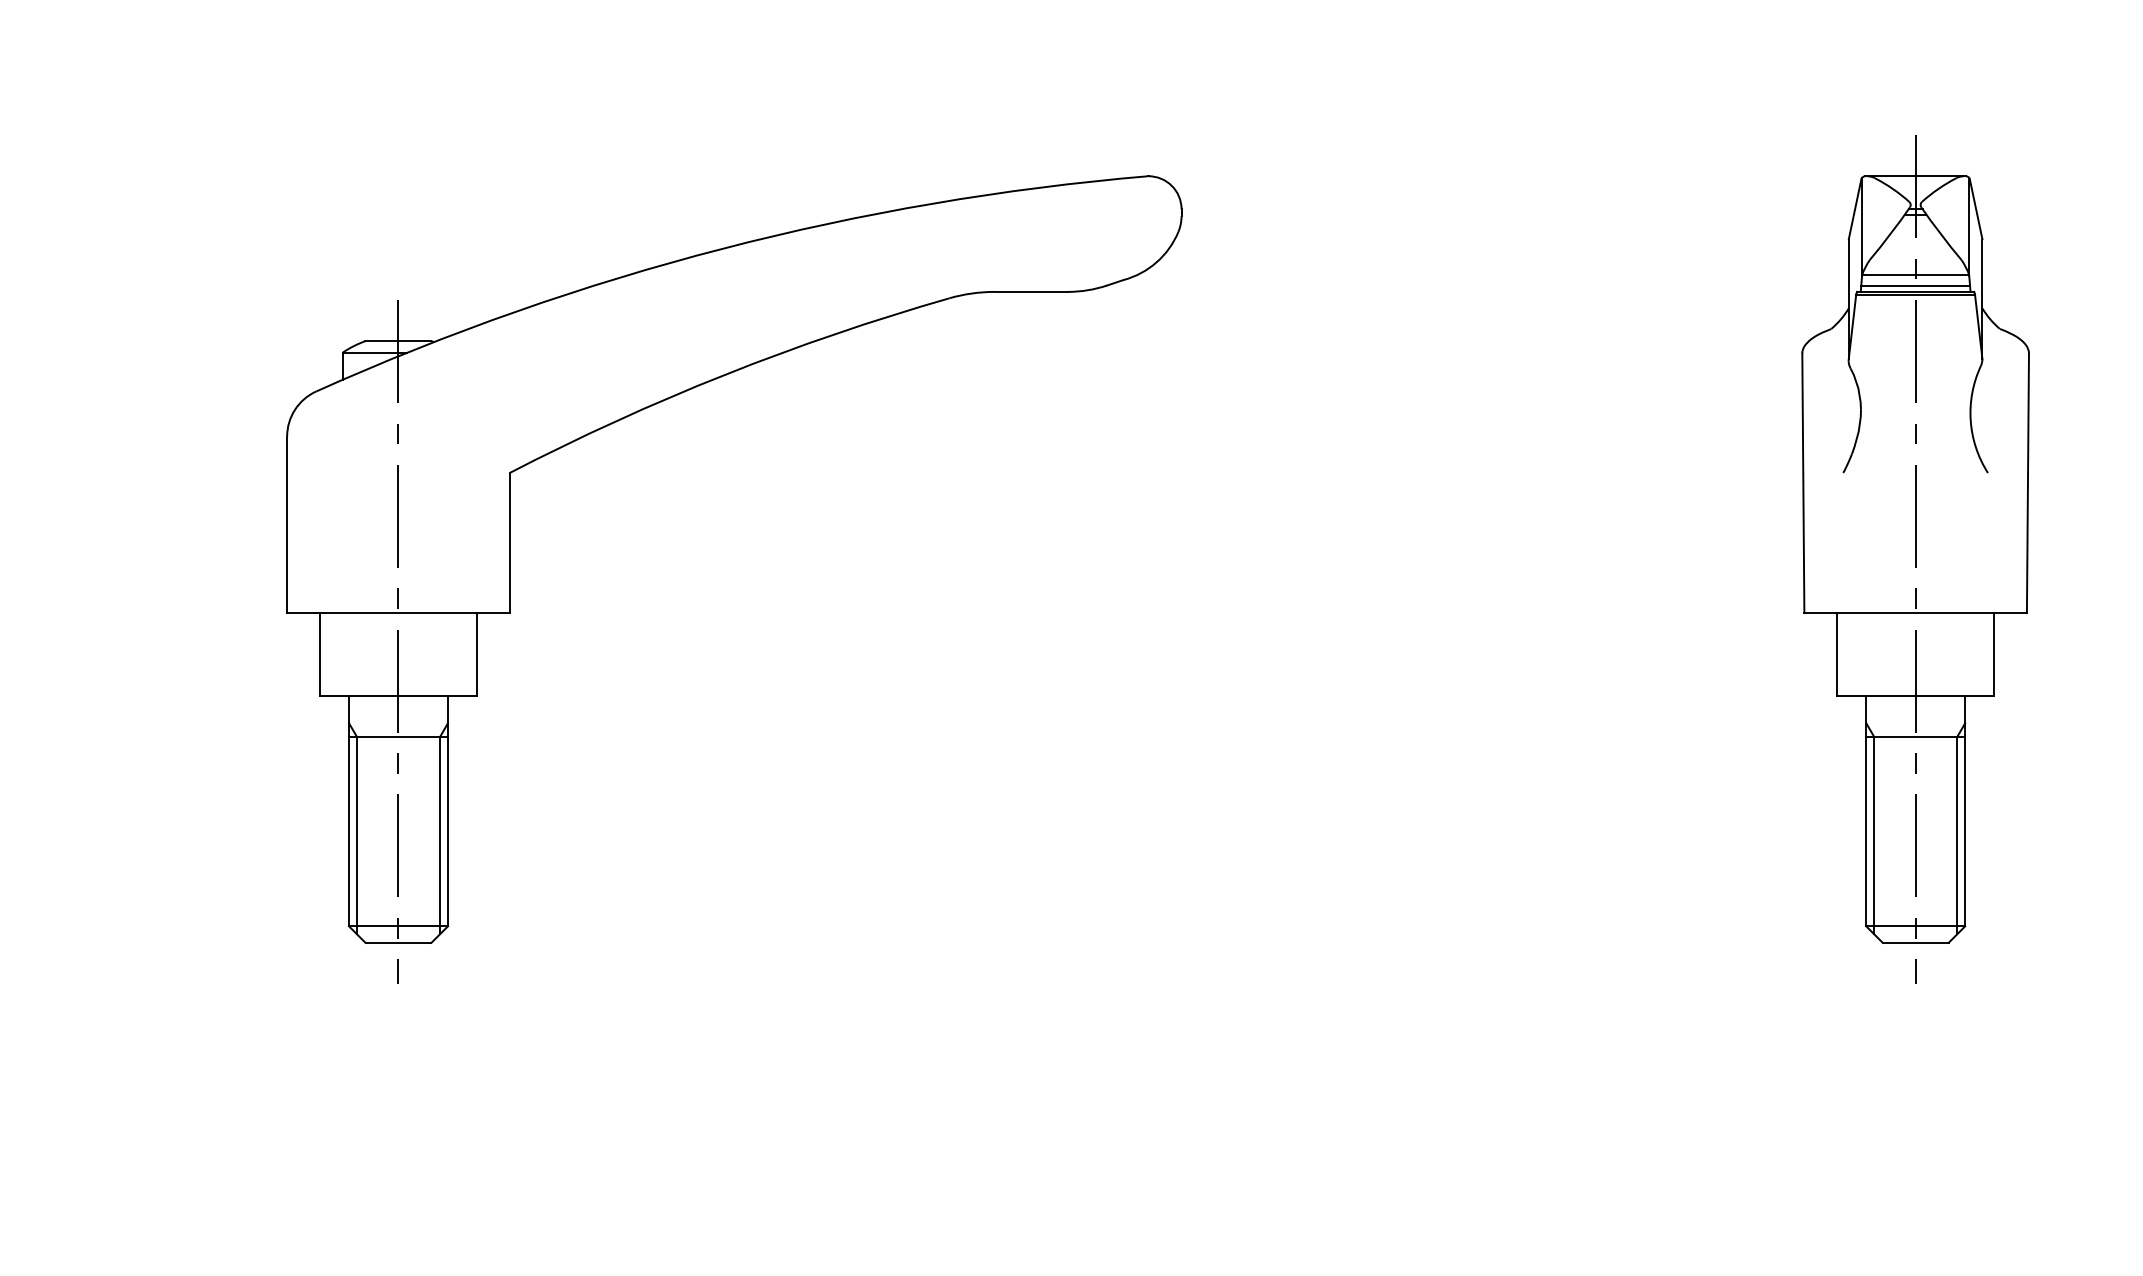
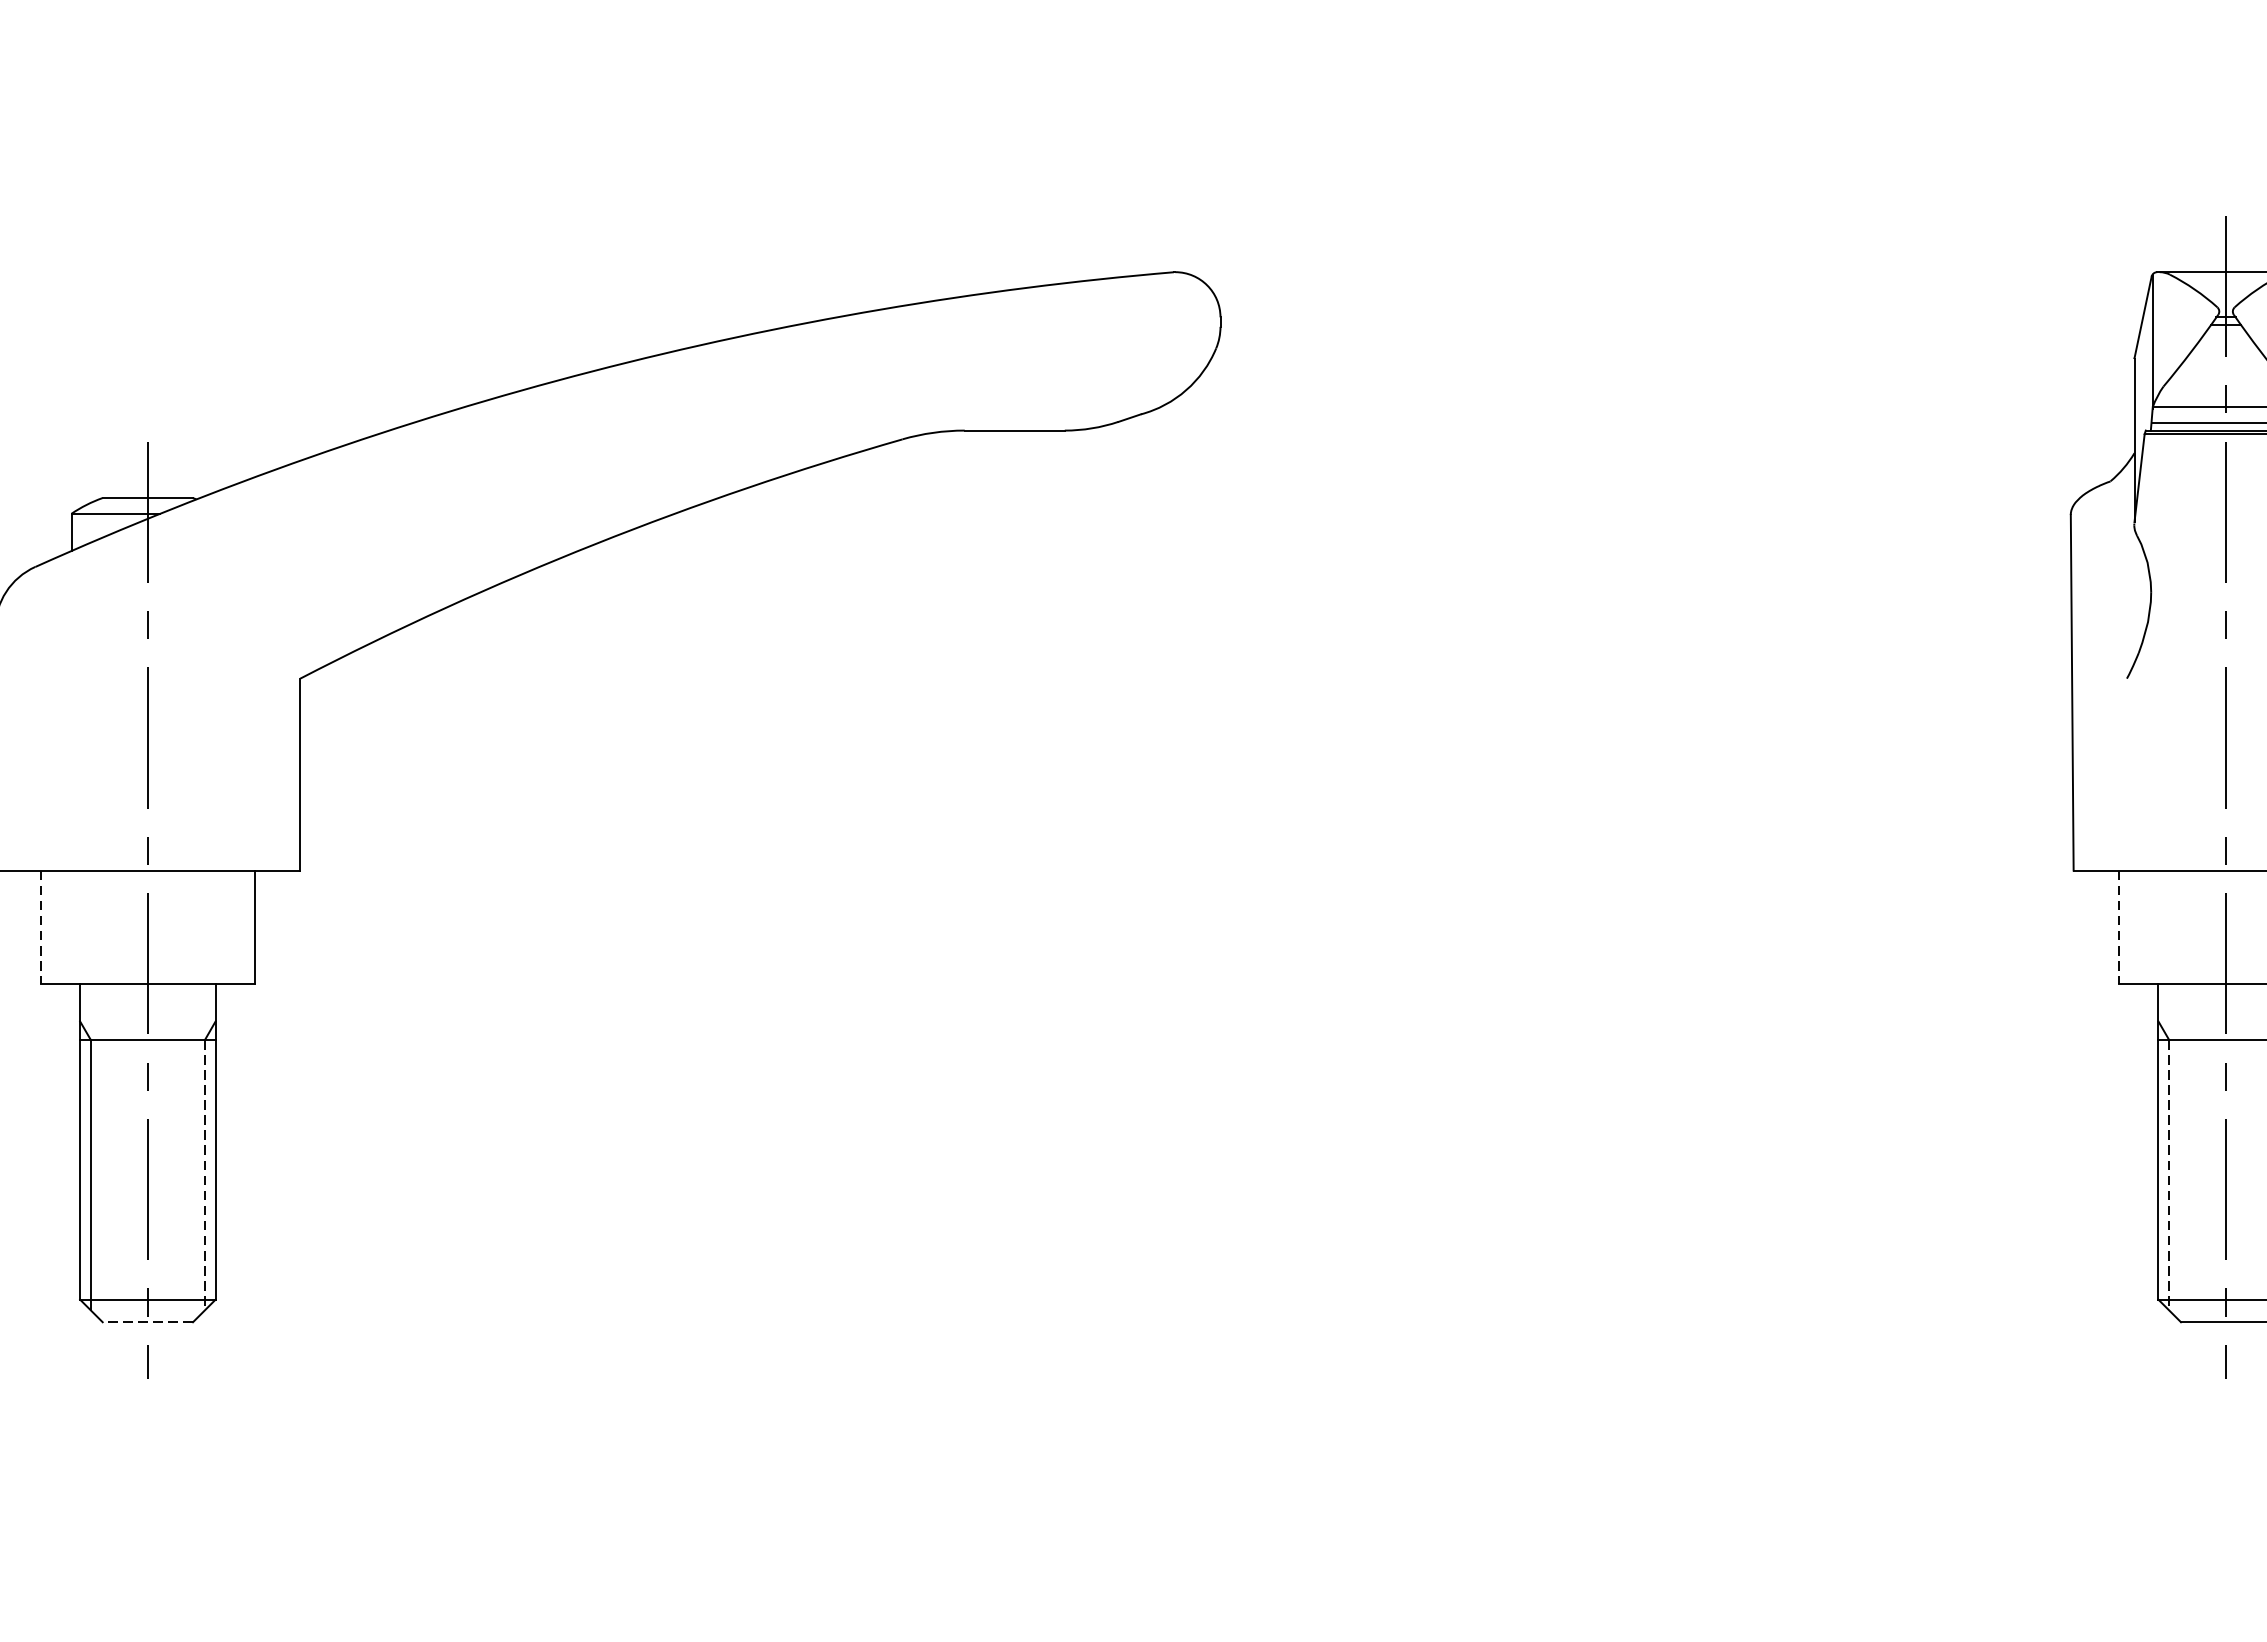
line: (320, 654) -> (41, 927), solid -> dashed
line: (1837, 654) -> (2119, 927), solid -> dashed
line: (440, 835) -> (205, 1175), solid -> dashed
line: (1874, 835) -> (2169, 1175), solid -> dashed
line: (398, 942) -> (147, 1321), solid -> dashed

